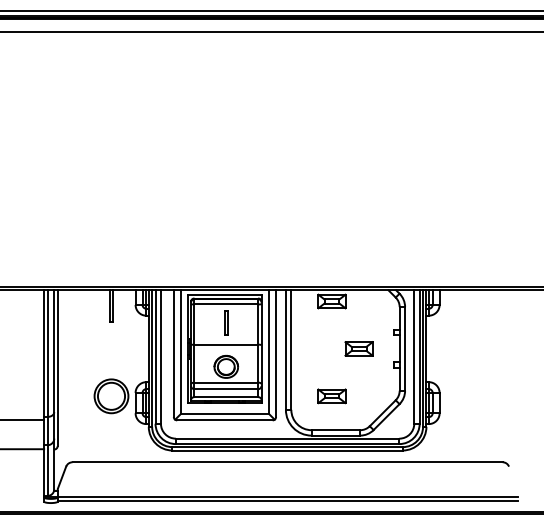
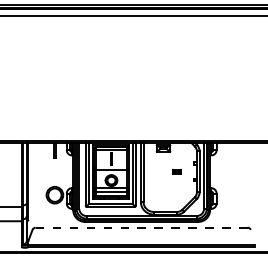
part: (358, 348) -> (176, 171), size x0.6
part: (331, 394) -> (163, 194), removed
line: (287, 461) -> (141, 227), solid -> dashed

